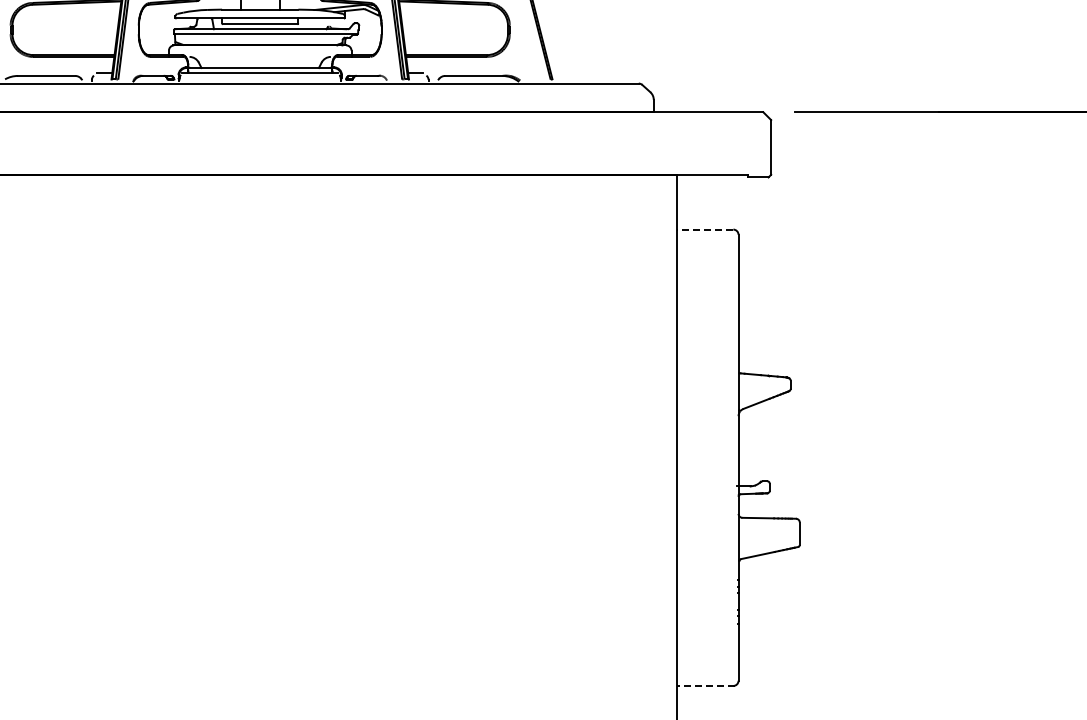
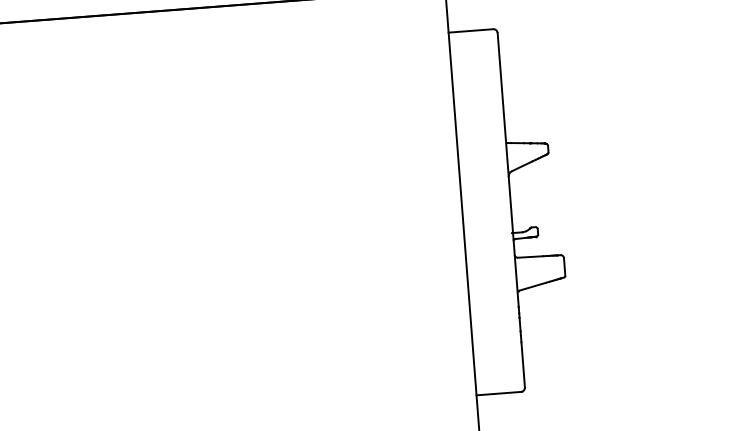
line: (704, 229) -> (470, 30), dashed -> solid
line: (705, 685) -> (498, 393), dashed -> solid

